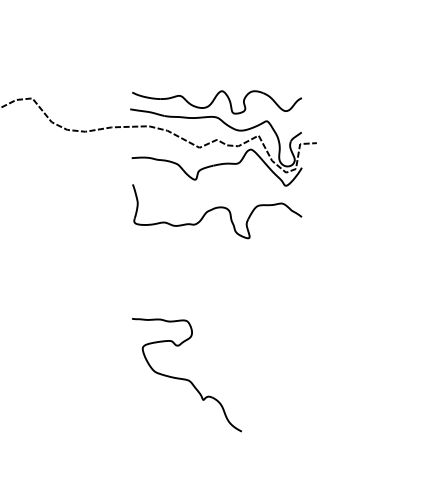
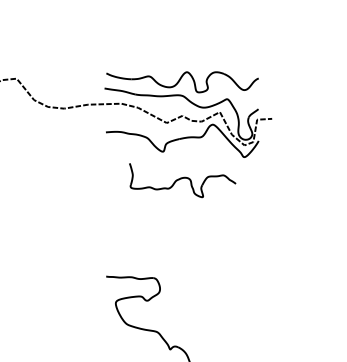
part: (217, 211) -> (182, 180), size x0.7

